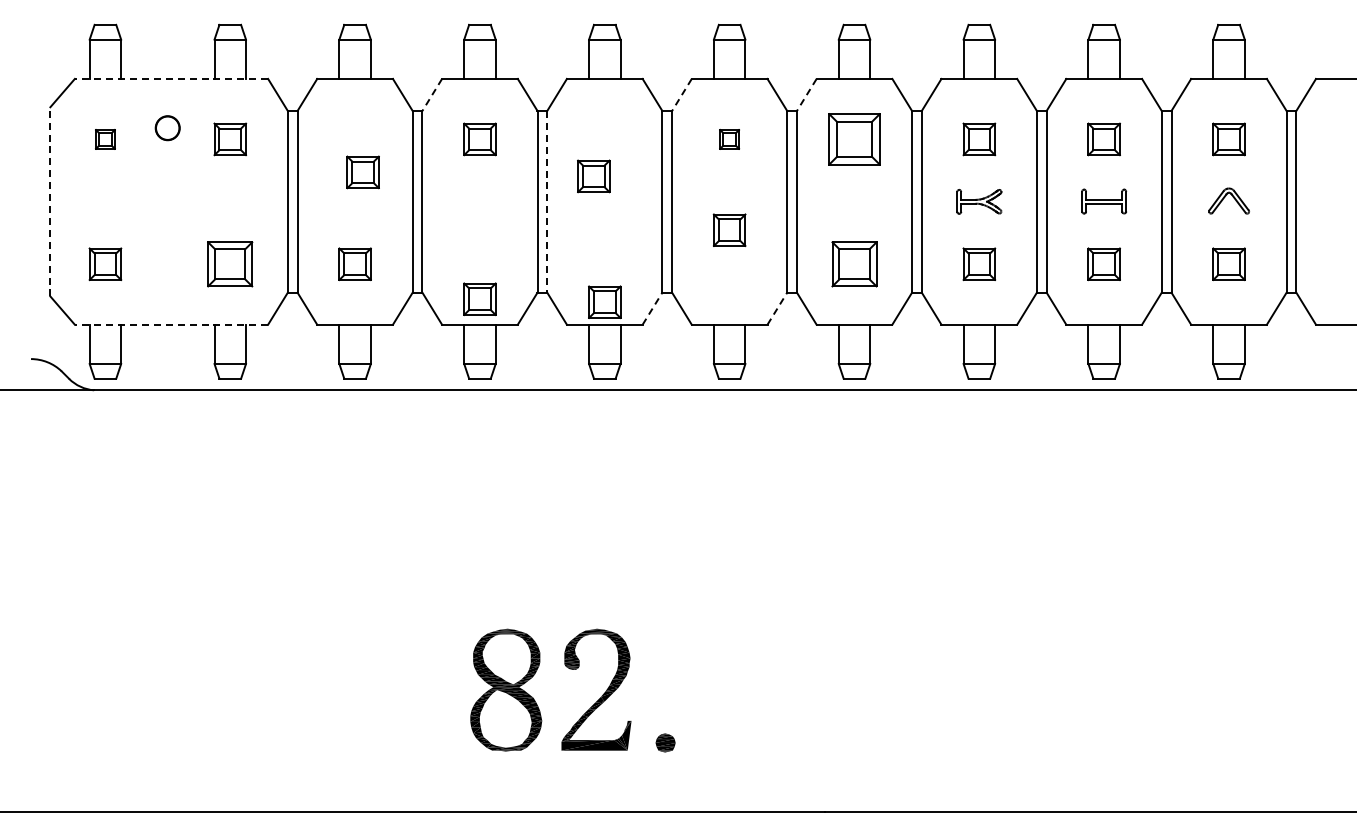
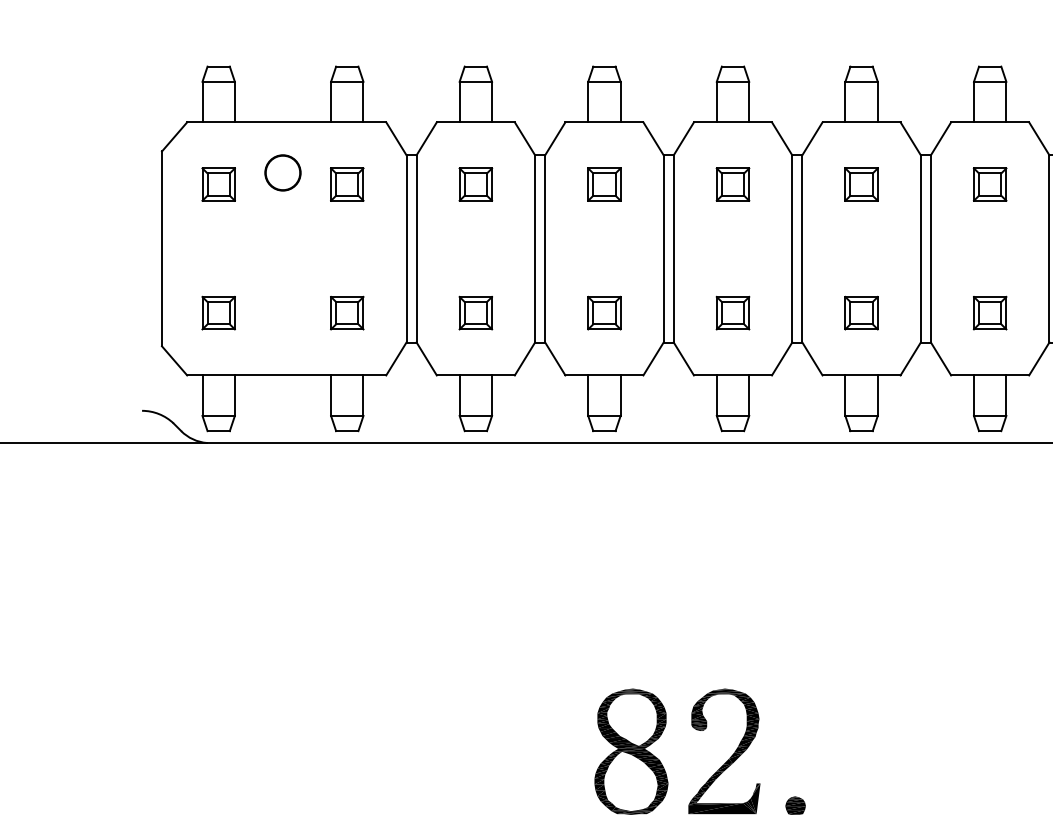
line: (171, 78) -> (286, 121), dashed -> solid
line: (432, 94) -> (555, 138), dashed -> solid
line: (681, 94) -> (811, 138), dashed -> solid
line: (806, 94) -> (940, 138), dashed -> solid
circle: (167, 128) -> (282, 173), size x1.43
part: (105, 139) -> (218, 184), size x1.67
part: (729, 139) -> (861, 184), size x1.67
part: (854, 139) -> (990, 184), size x0.62
part: (362, 172) -> (475, 184), moved
part: (593, 176) -> (732, 184), moved
line: (50, 201) -> (162, 248), dashed -> solid
line: (547, 201) -> (673, 248), dashed -> solid
part: (729, 229) -> (861, 312), moved
part: (230, 263) -> (347, 312), size x0.71
part: (854, 263) -> (990, 312), size x0.71
part: (479, 298) -> (603, 312), moved
part: (604, 301) -> (732, 312), moved
line: (652, 308) -> (782, 358), dashed -> solid
line: (777, 308) -> (910, 358), dashed -> solid
line: (171, 324) -> (286, 375), dashed -> solid

